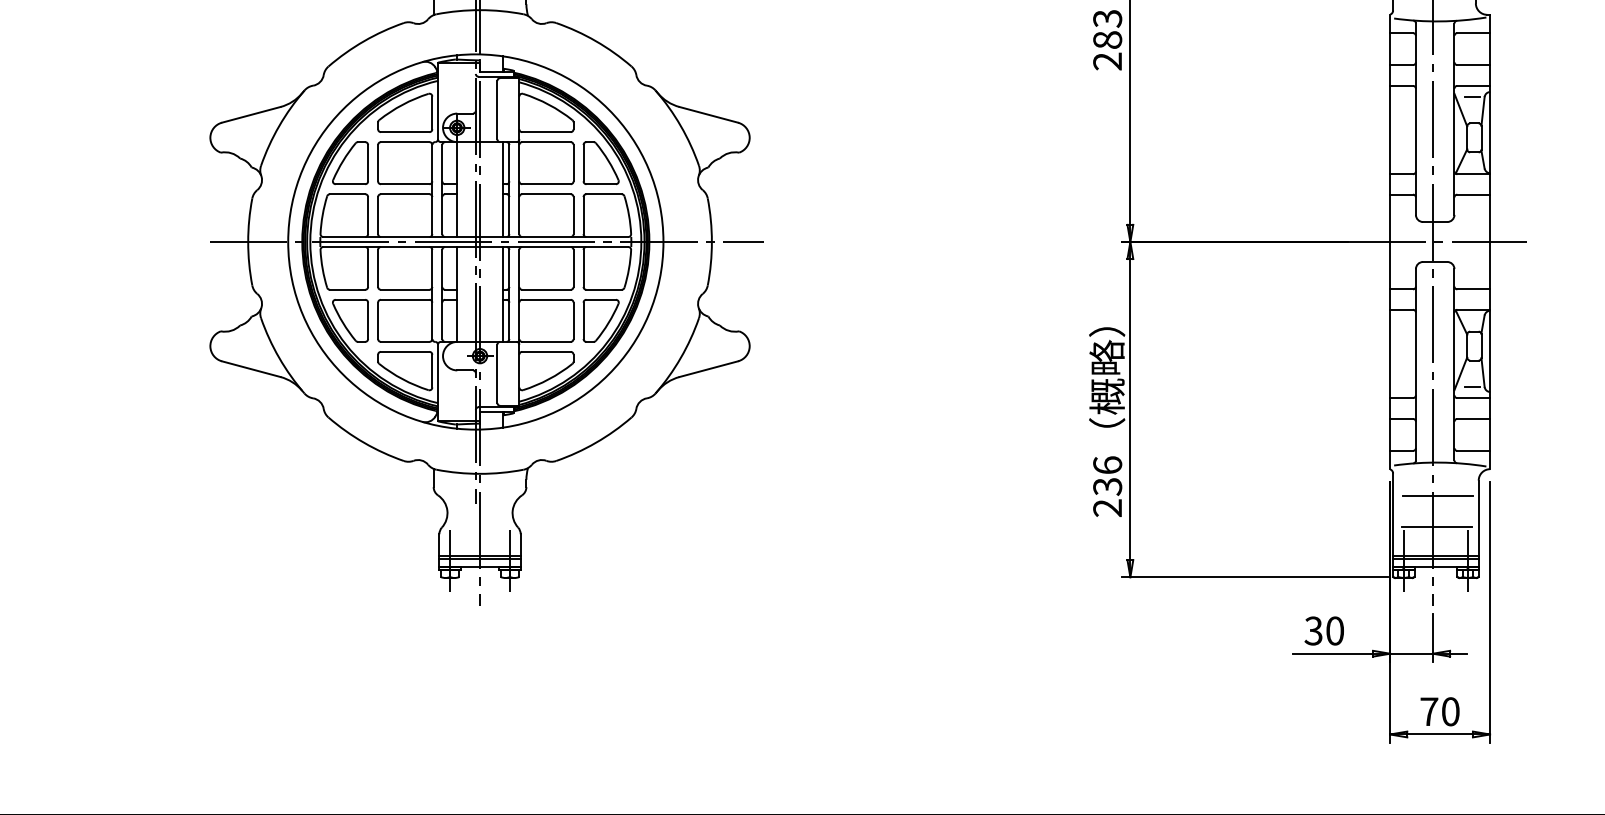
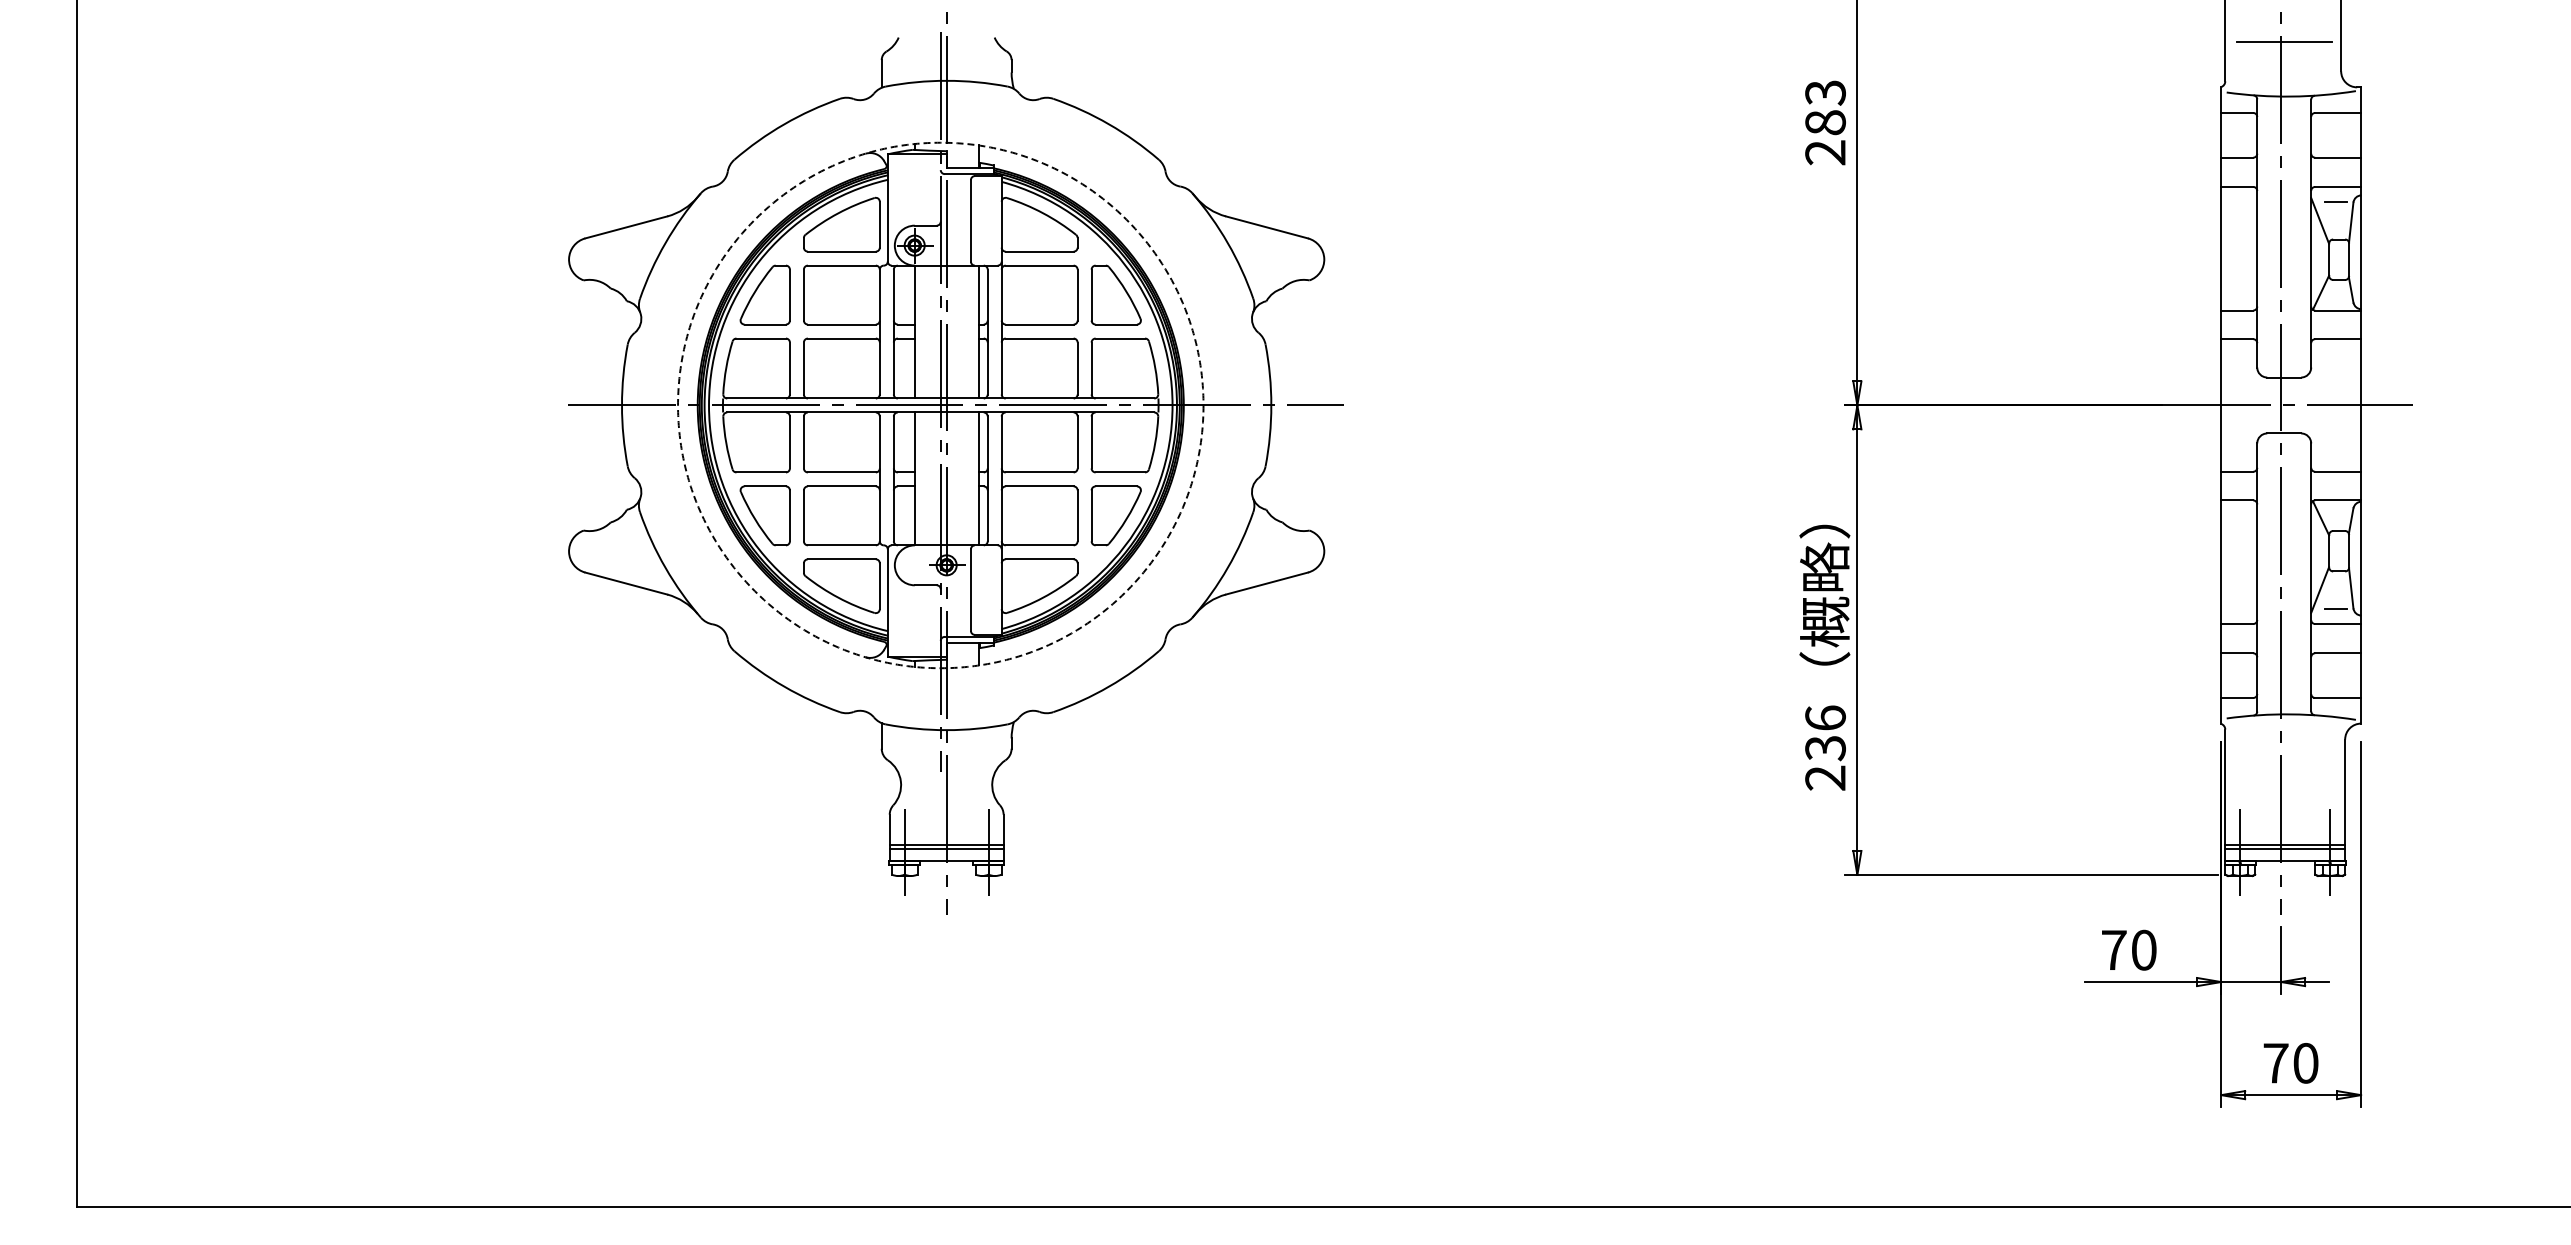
circle: (475, 242) -> (940, 405), solid -> dashed
line: (1437, 496) -> (2287, 761), removed
line: (1436, 527) -> (2286, 805), removed
text: (1313, 630) -> (2113, 949), 30 -> 70

